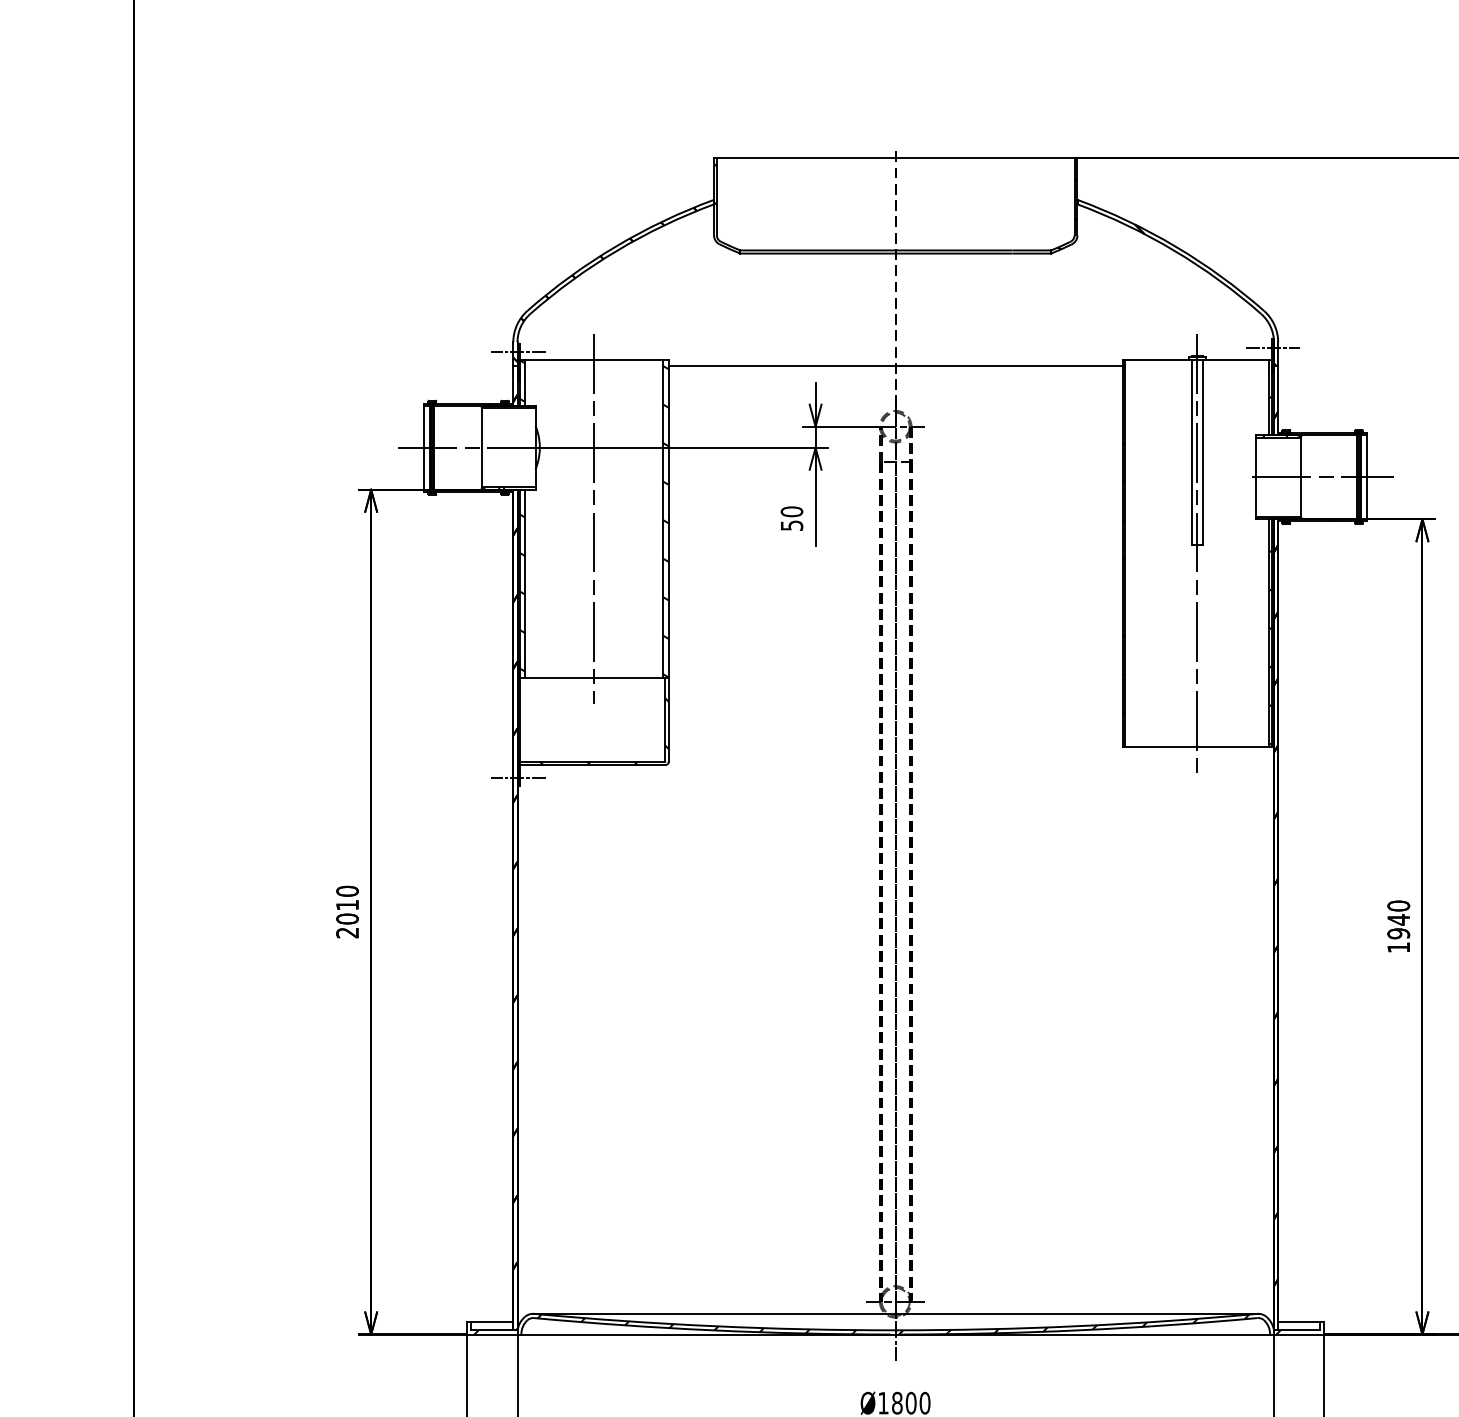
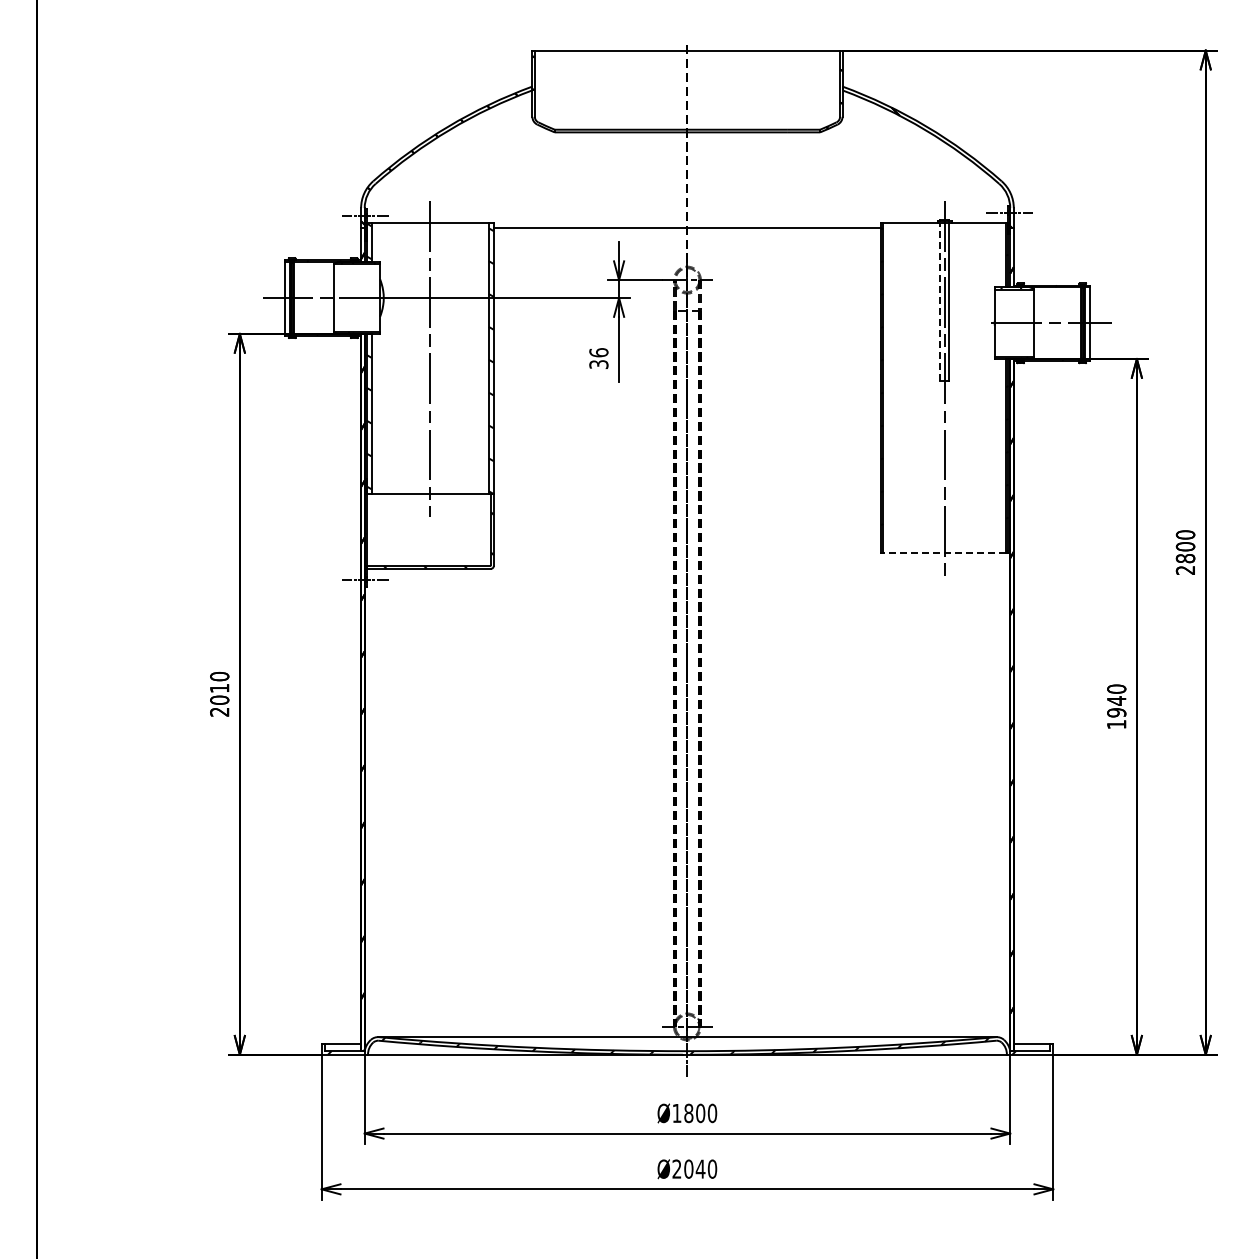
line: (1192, 452) -> (940, 302), solid -> dashed
text: (791, 518) -> (598, 358), 50 -> 36
line: (1196, 747) -> (944, 553), solid -> dashed

